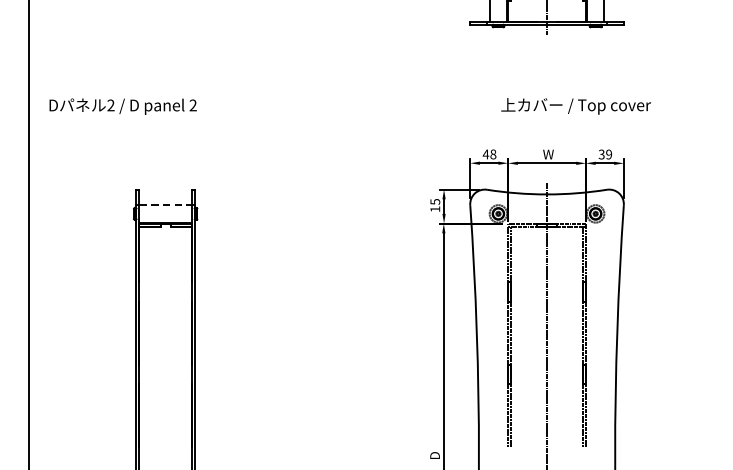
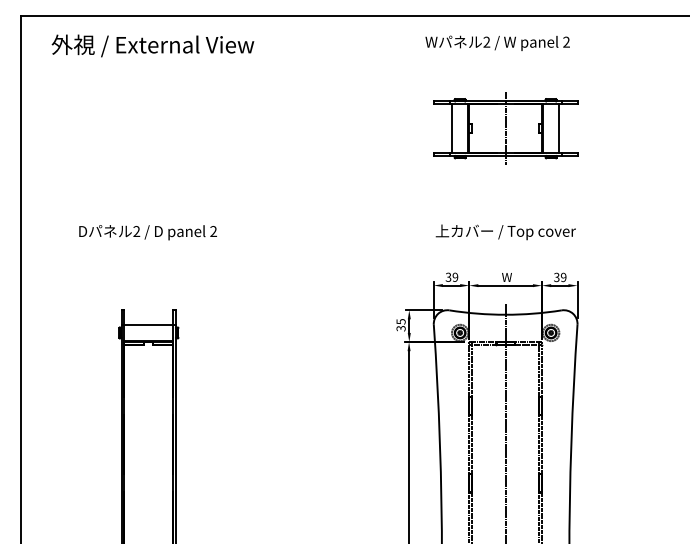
text: (122, 106) -> (147, 232), moved
text: (575, 106) -> (505, 232), moved
text: (489, 153) -> (451, 276), 48 -> 39
line: (165, 204) -> (148, 324), dashed -> solid
text: (434, 209) -> (400, 328), 15 -> 35

